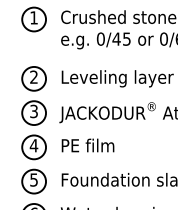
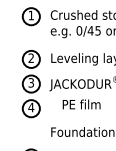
text: (87, 145) -> (81, 104), moved
part: (33, 181) -> (30, 133), removed

